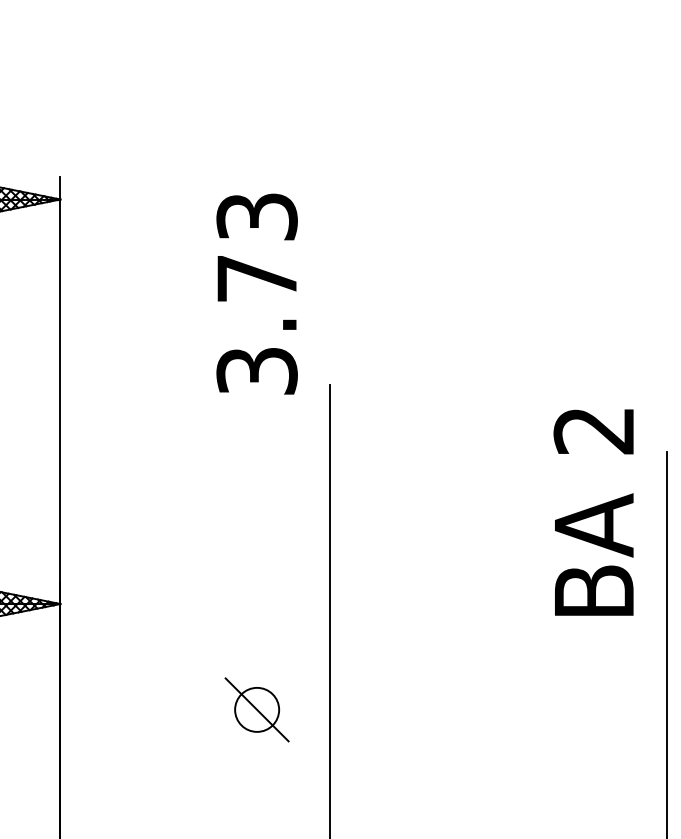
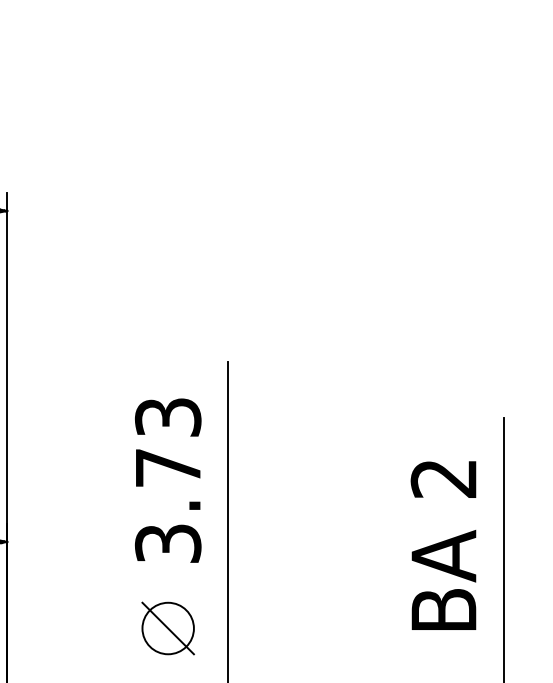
text: (256, 293) -> (167, 480), moved
text: (593, 512) -> (443, 545), moved
circle: (256, 709) -> (167, 628), size x1.43

